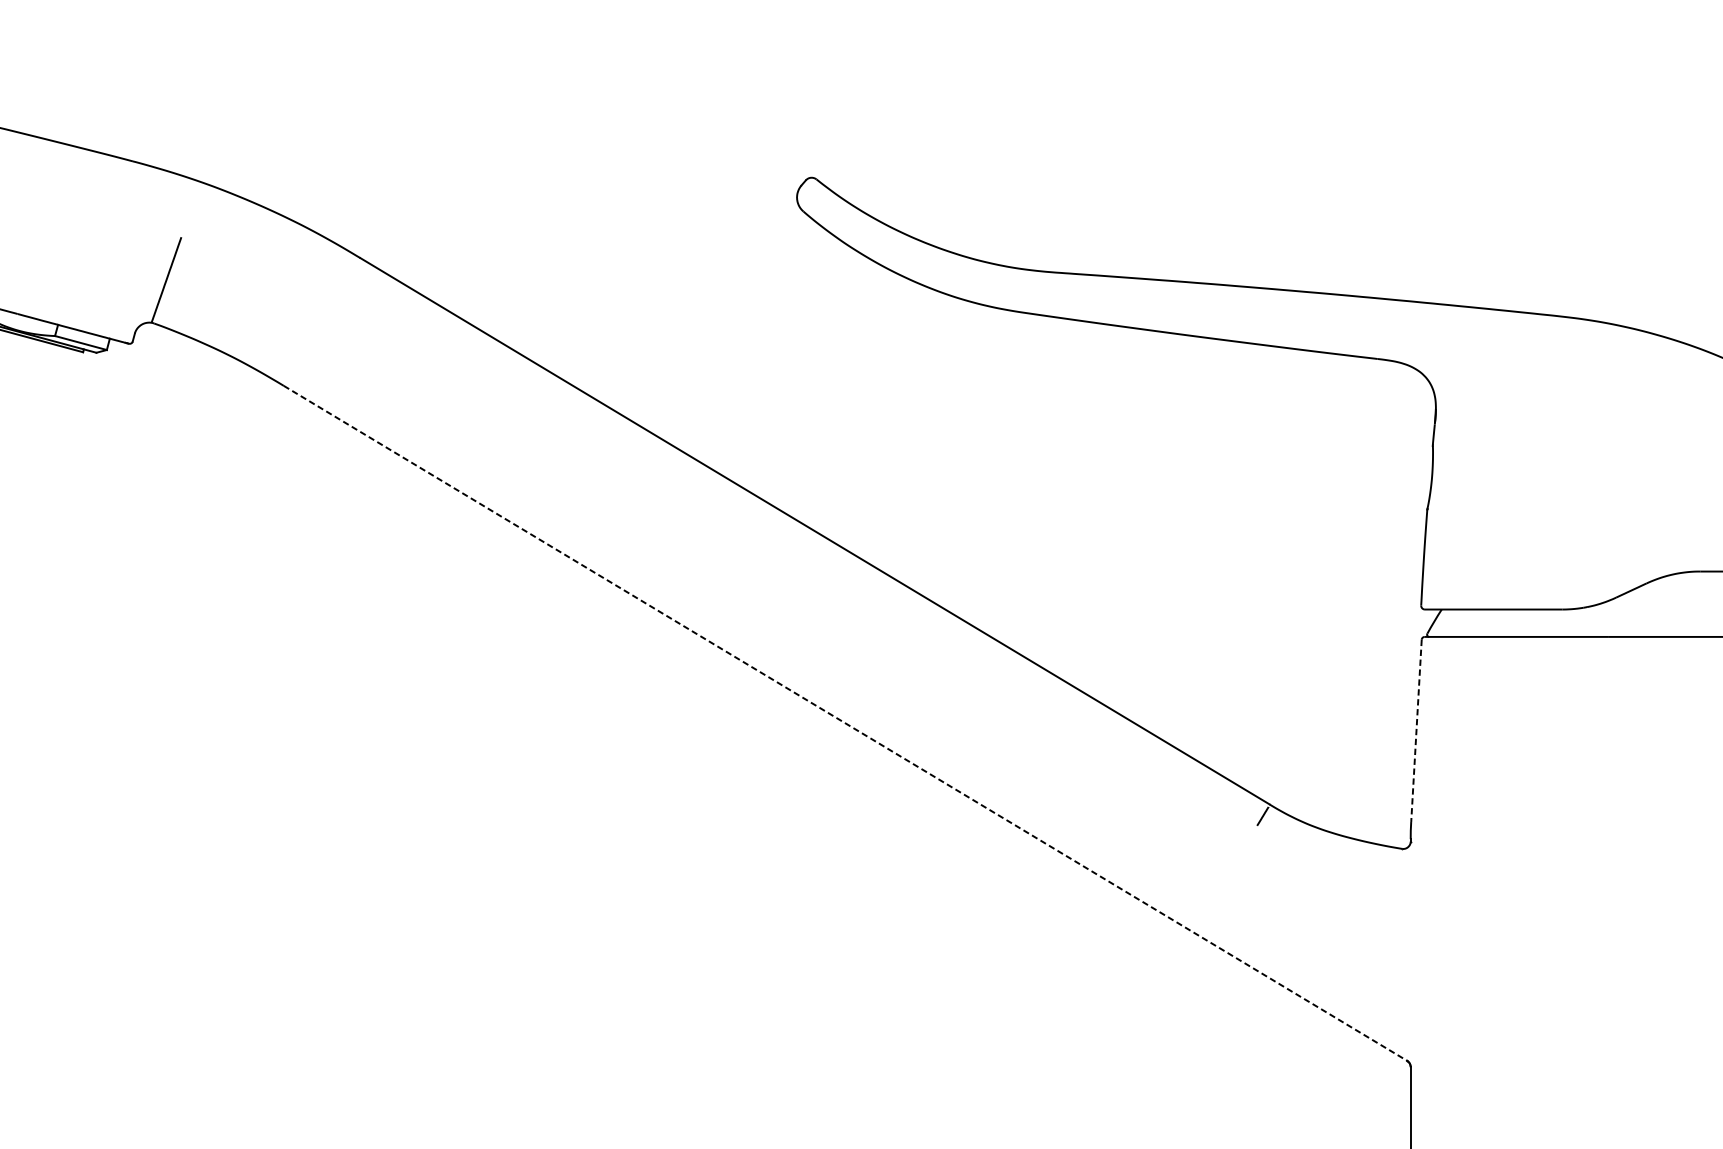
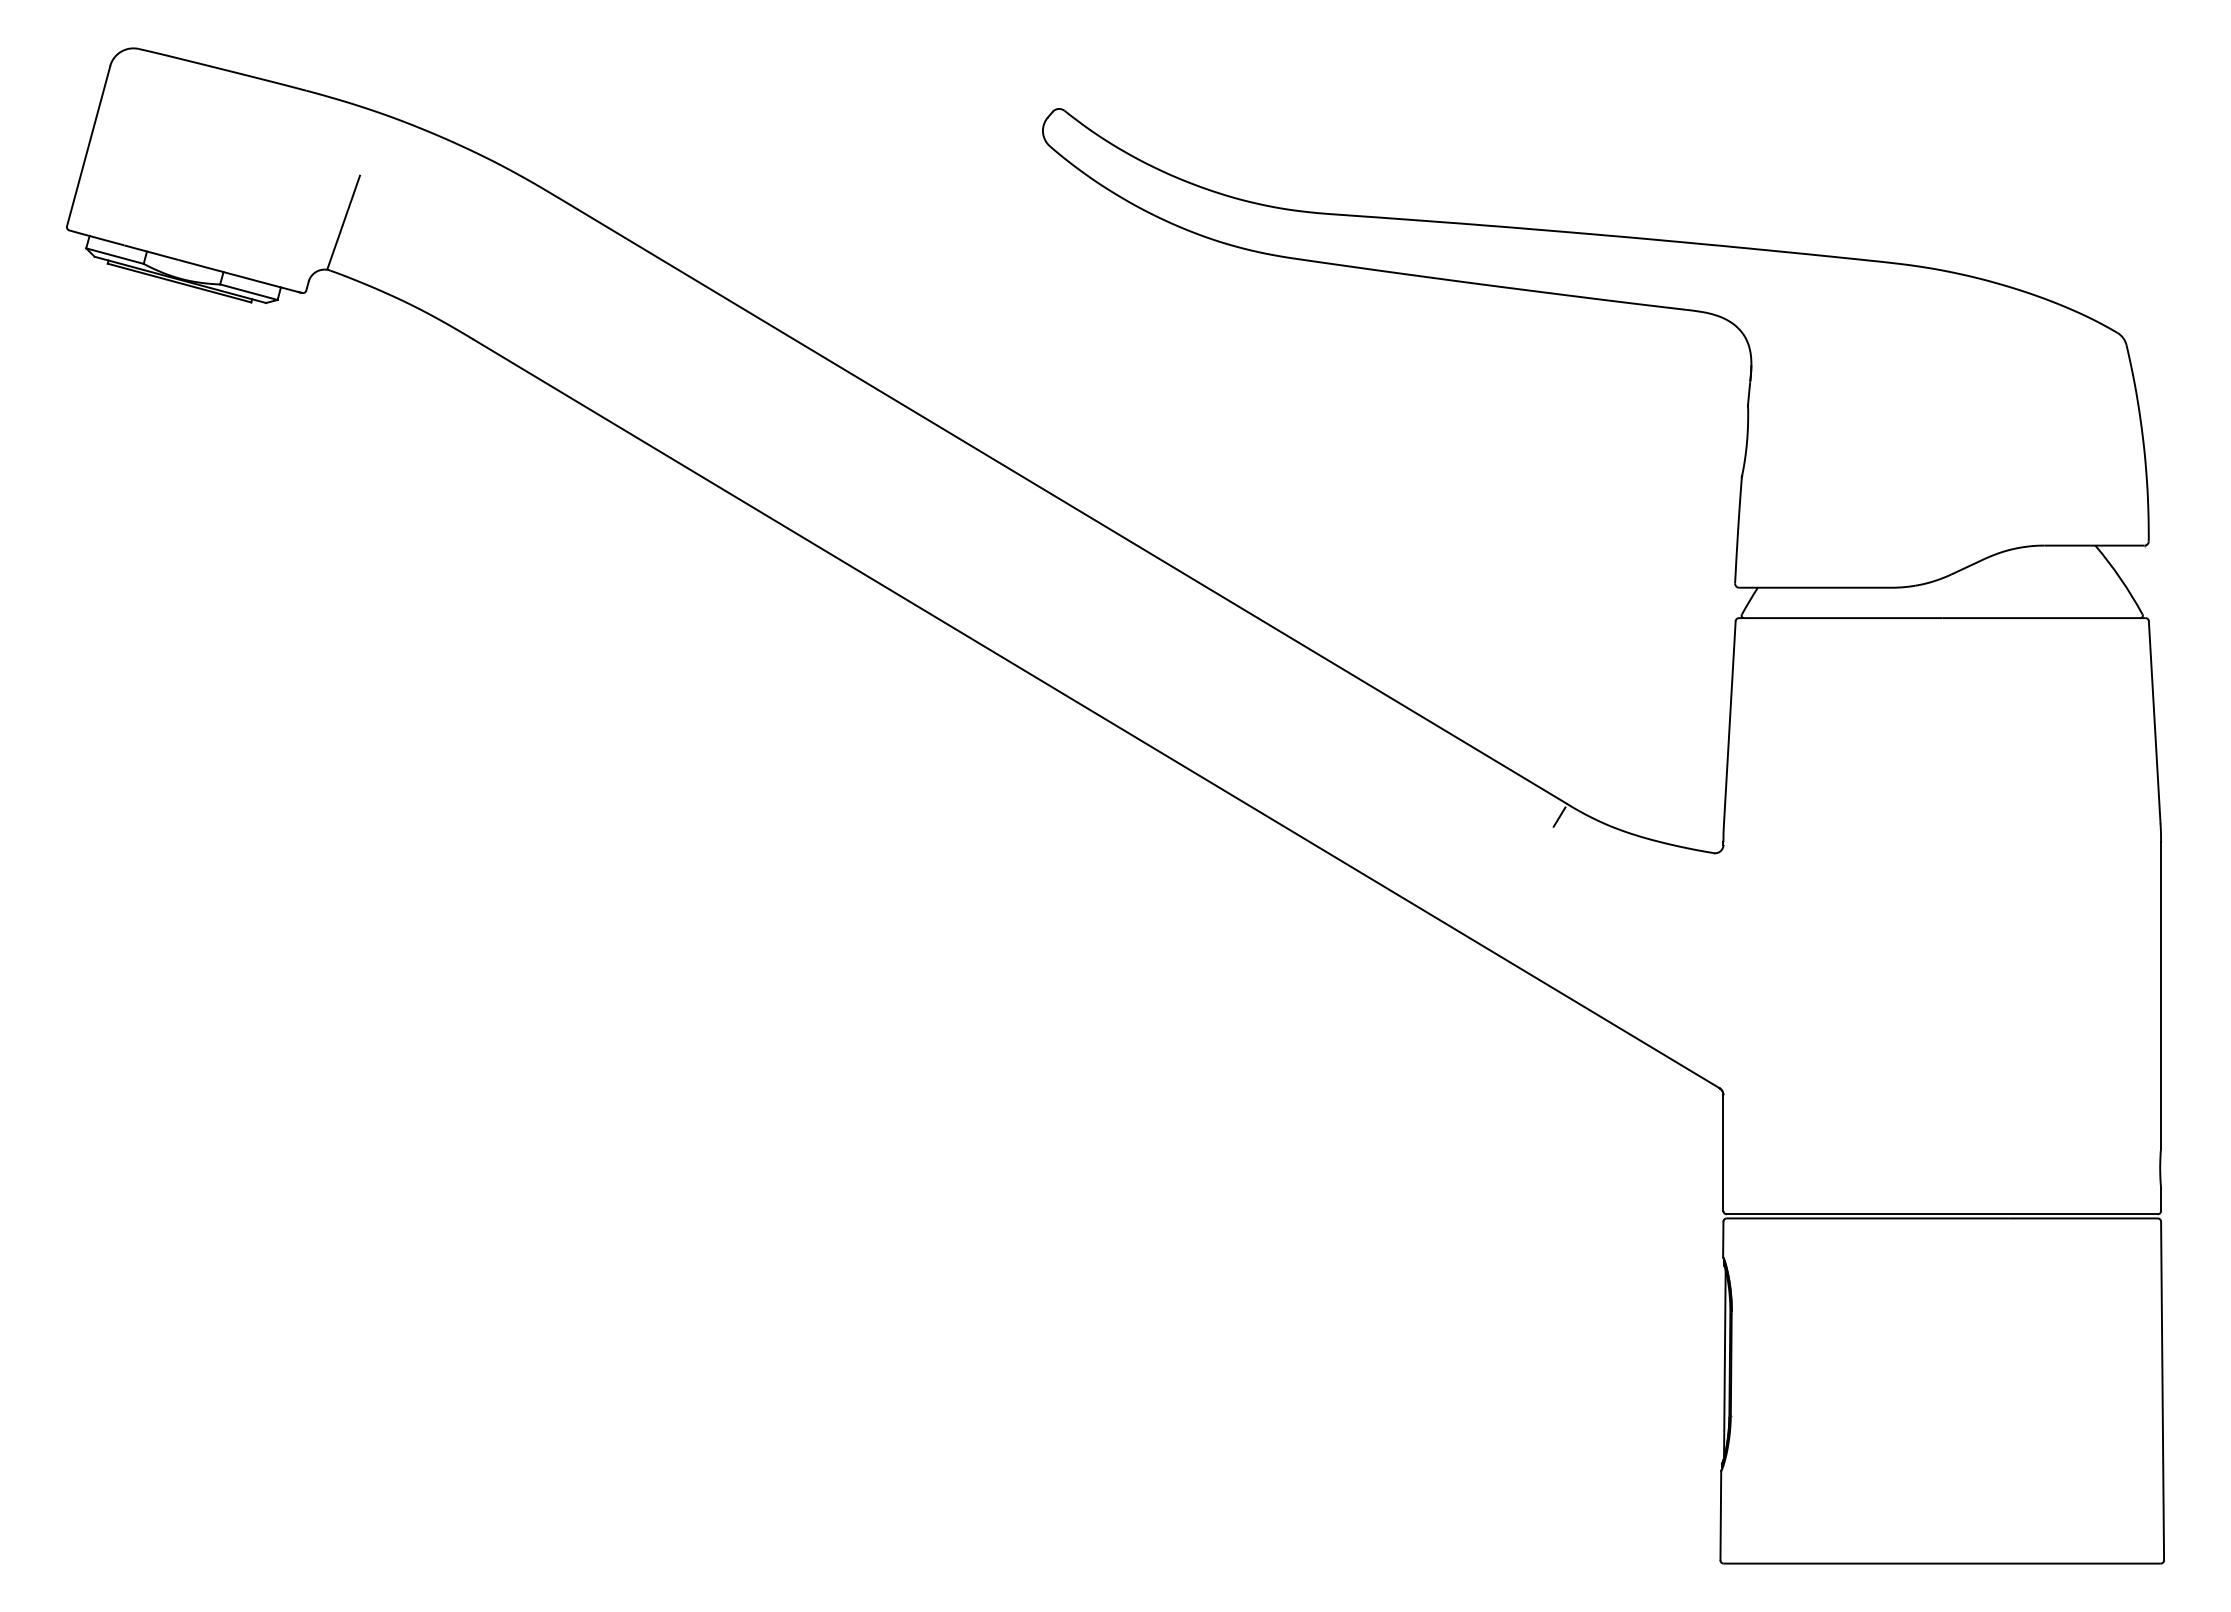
line: (845, 722) -> (1096, 713), dashed -> solid
line: (1416, 731) -> (1729, 722), dashed -> solid

